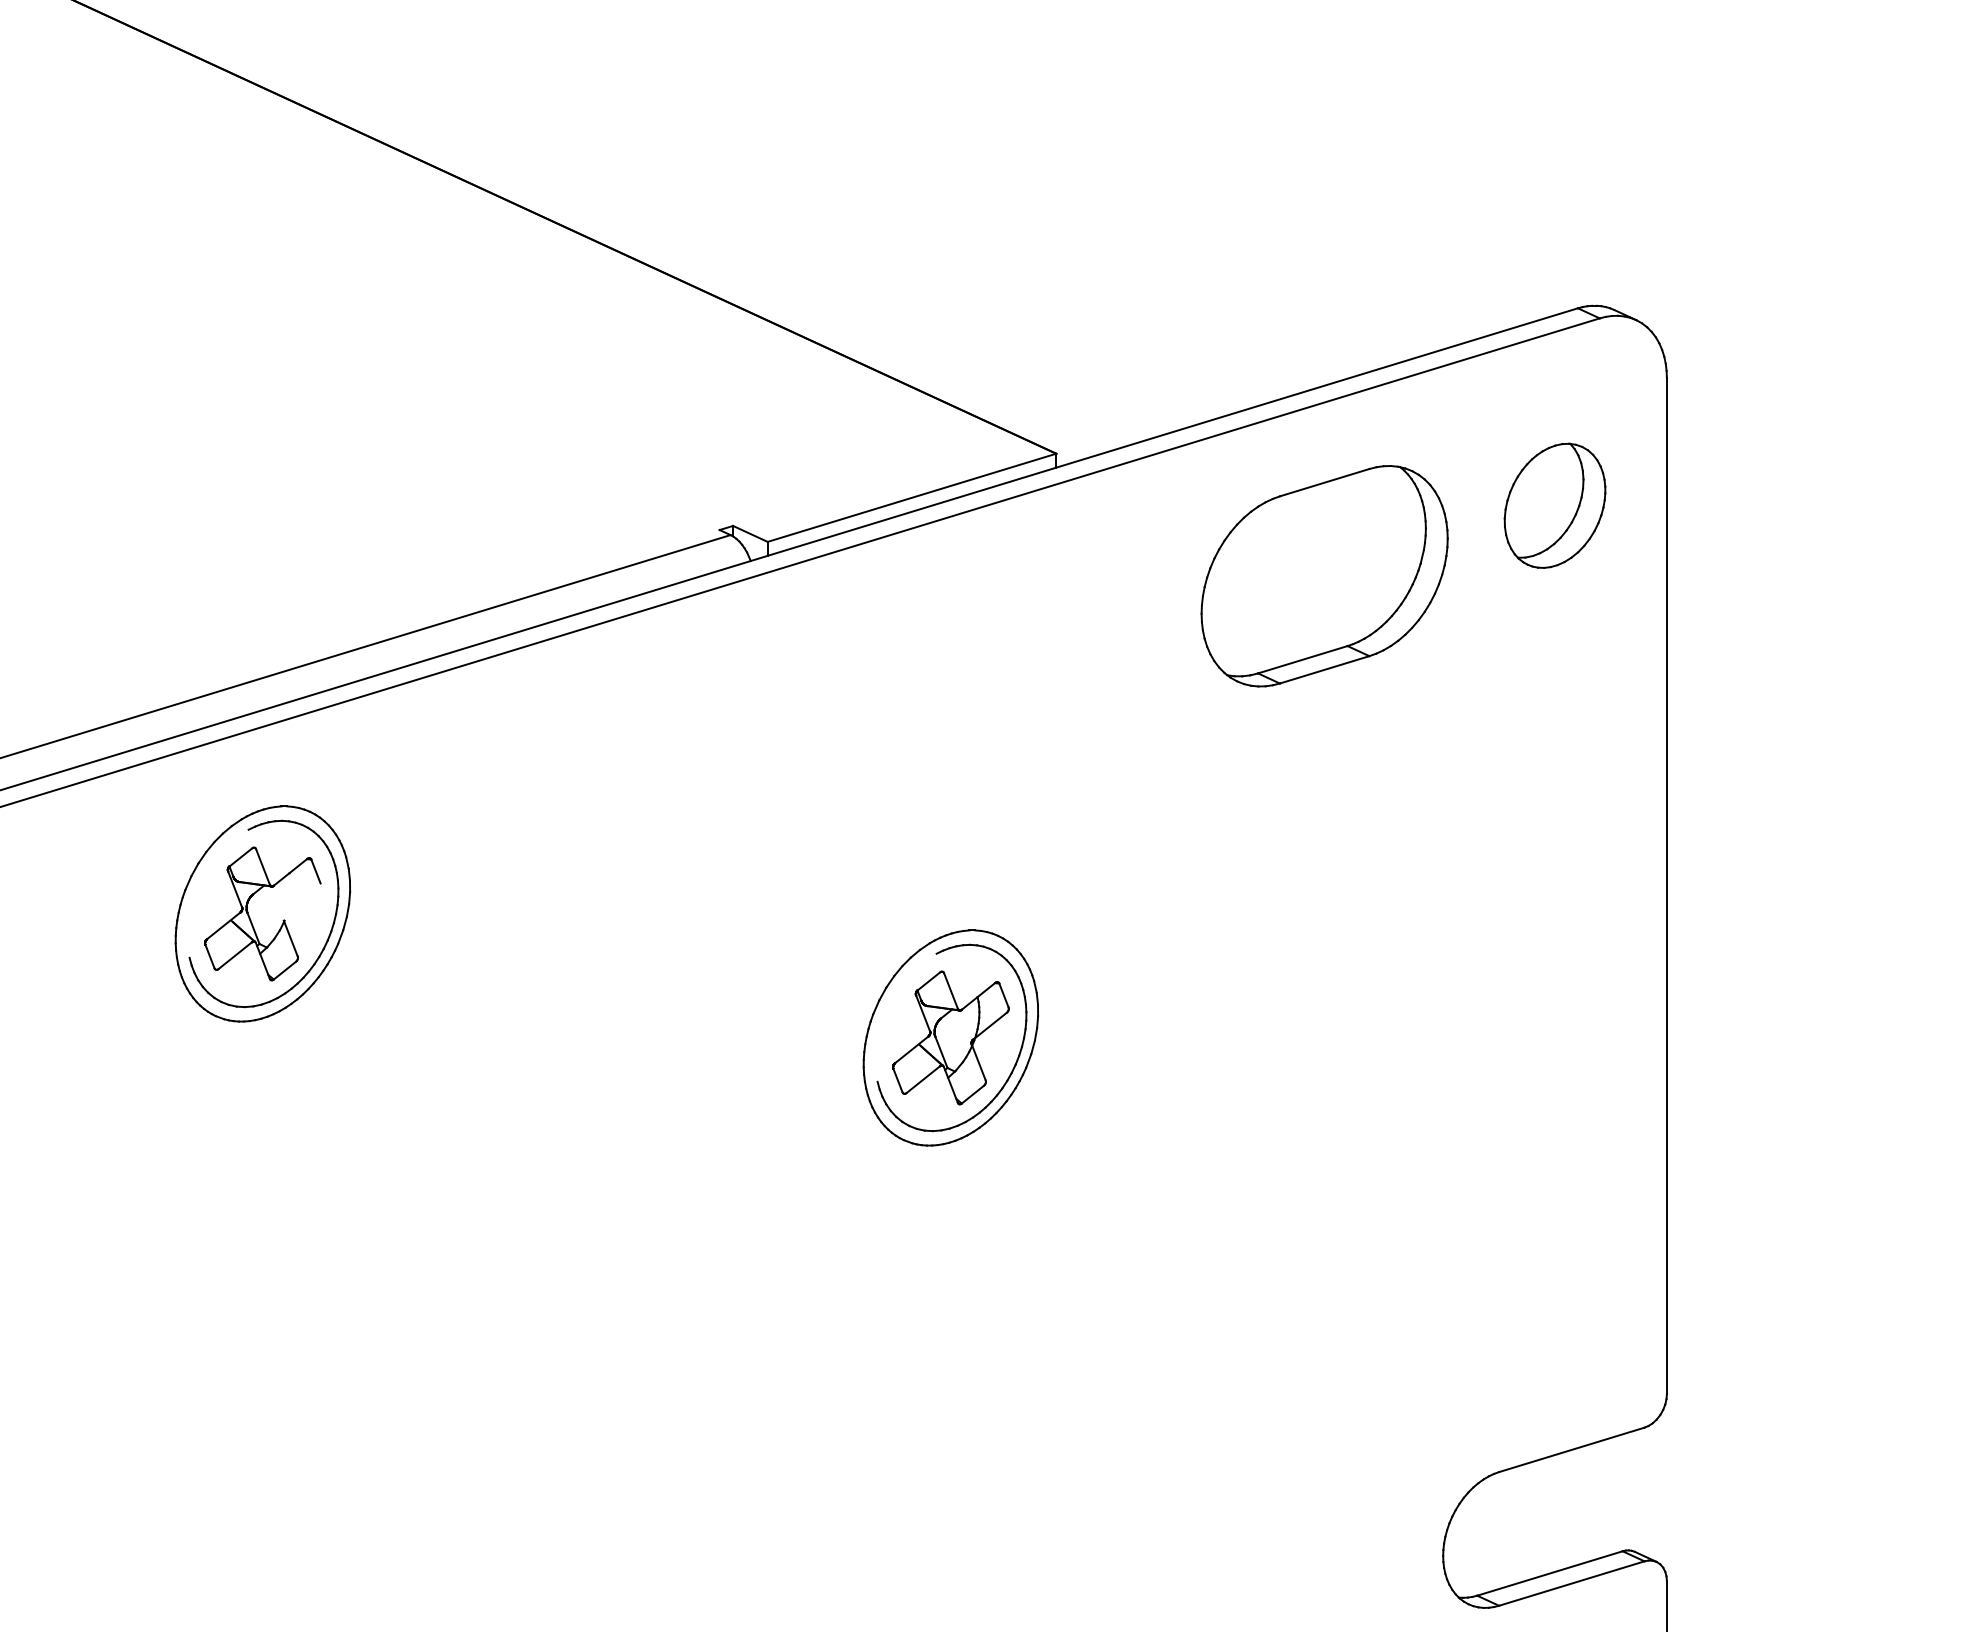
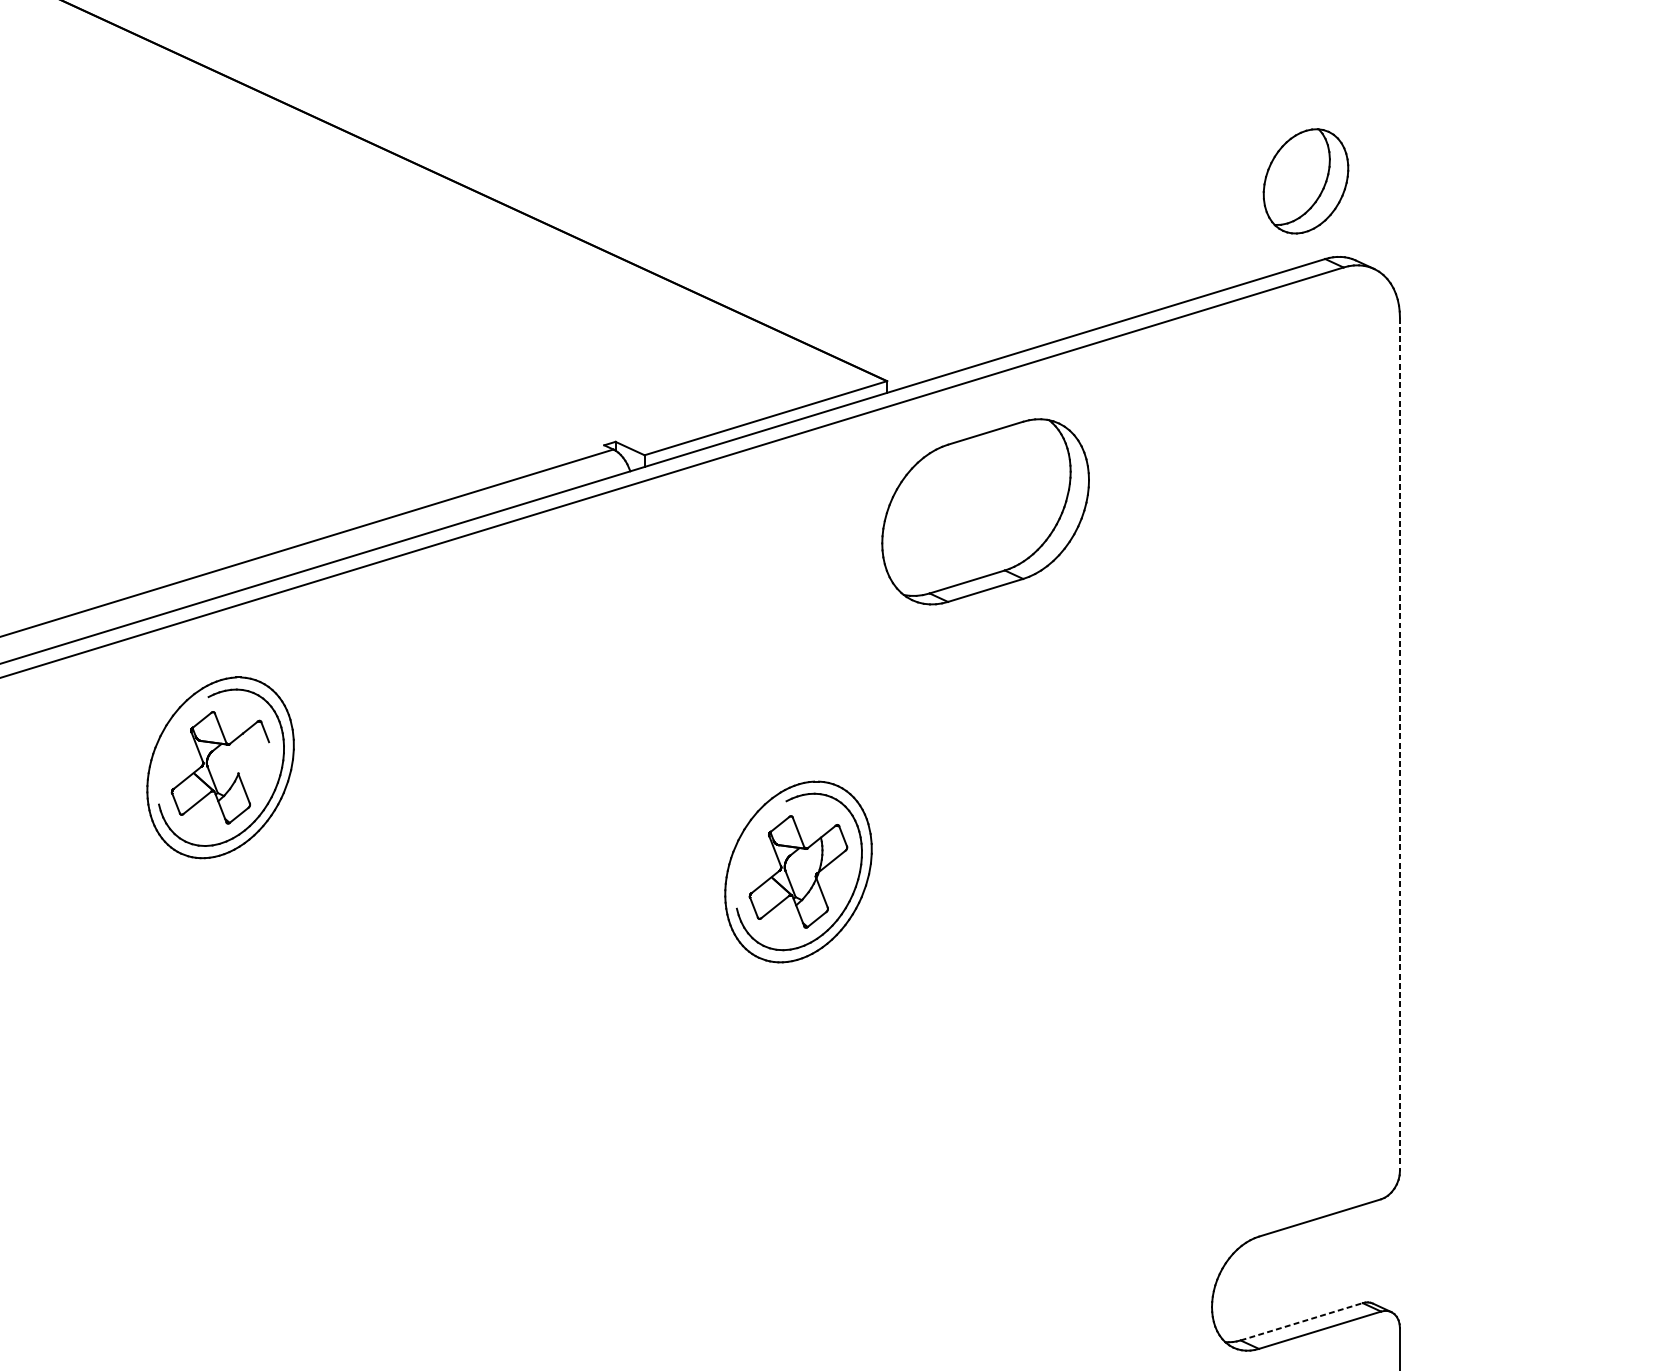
part: (1554, 505) -> (1305, 181), moved
part: (1324, 576) -> (985, 512), moved
line: (1666, 886) -> (1399, 744), solid -> dashed
line: (1550, 1573) -> (1302, 1321), solid -> dashed

